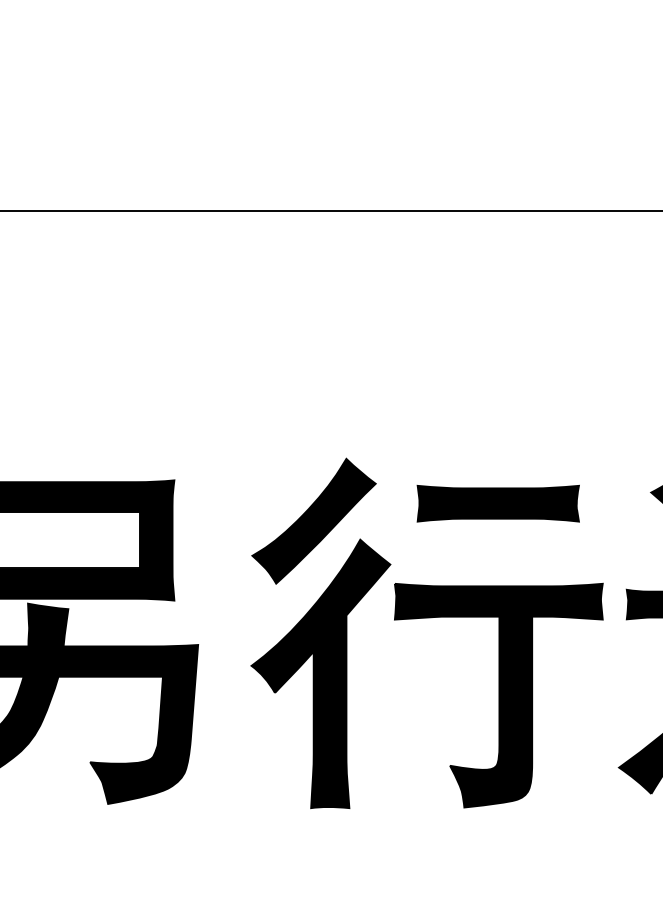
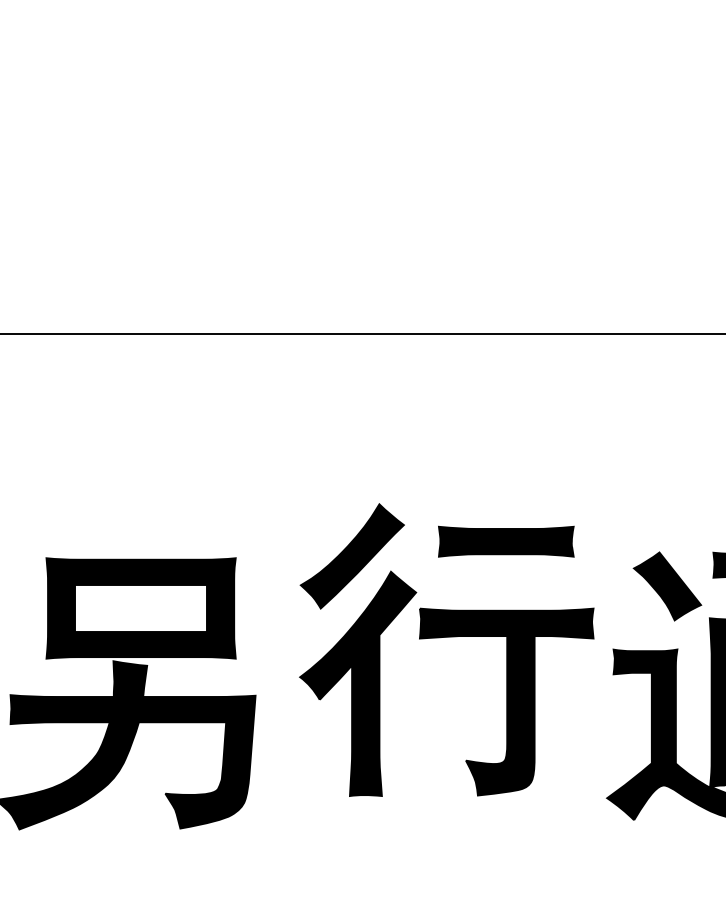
part: (426, 618) -> (446, 637), moved

